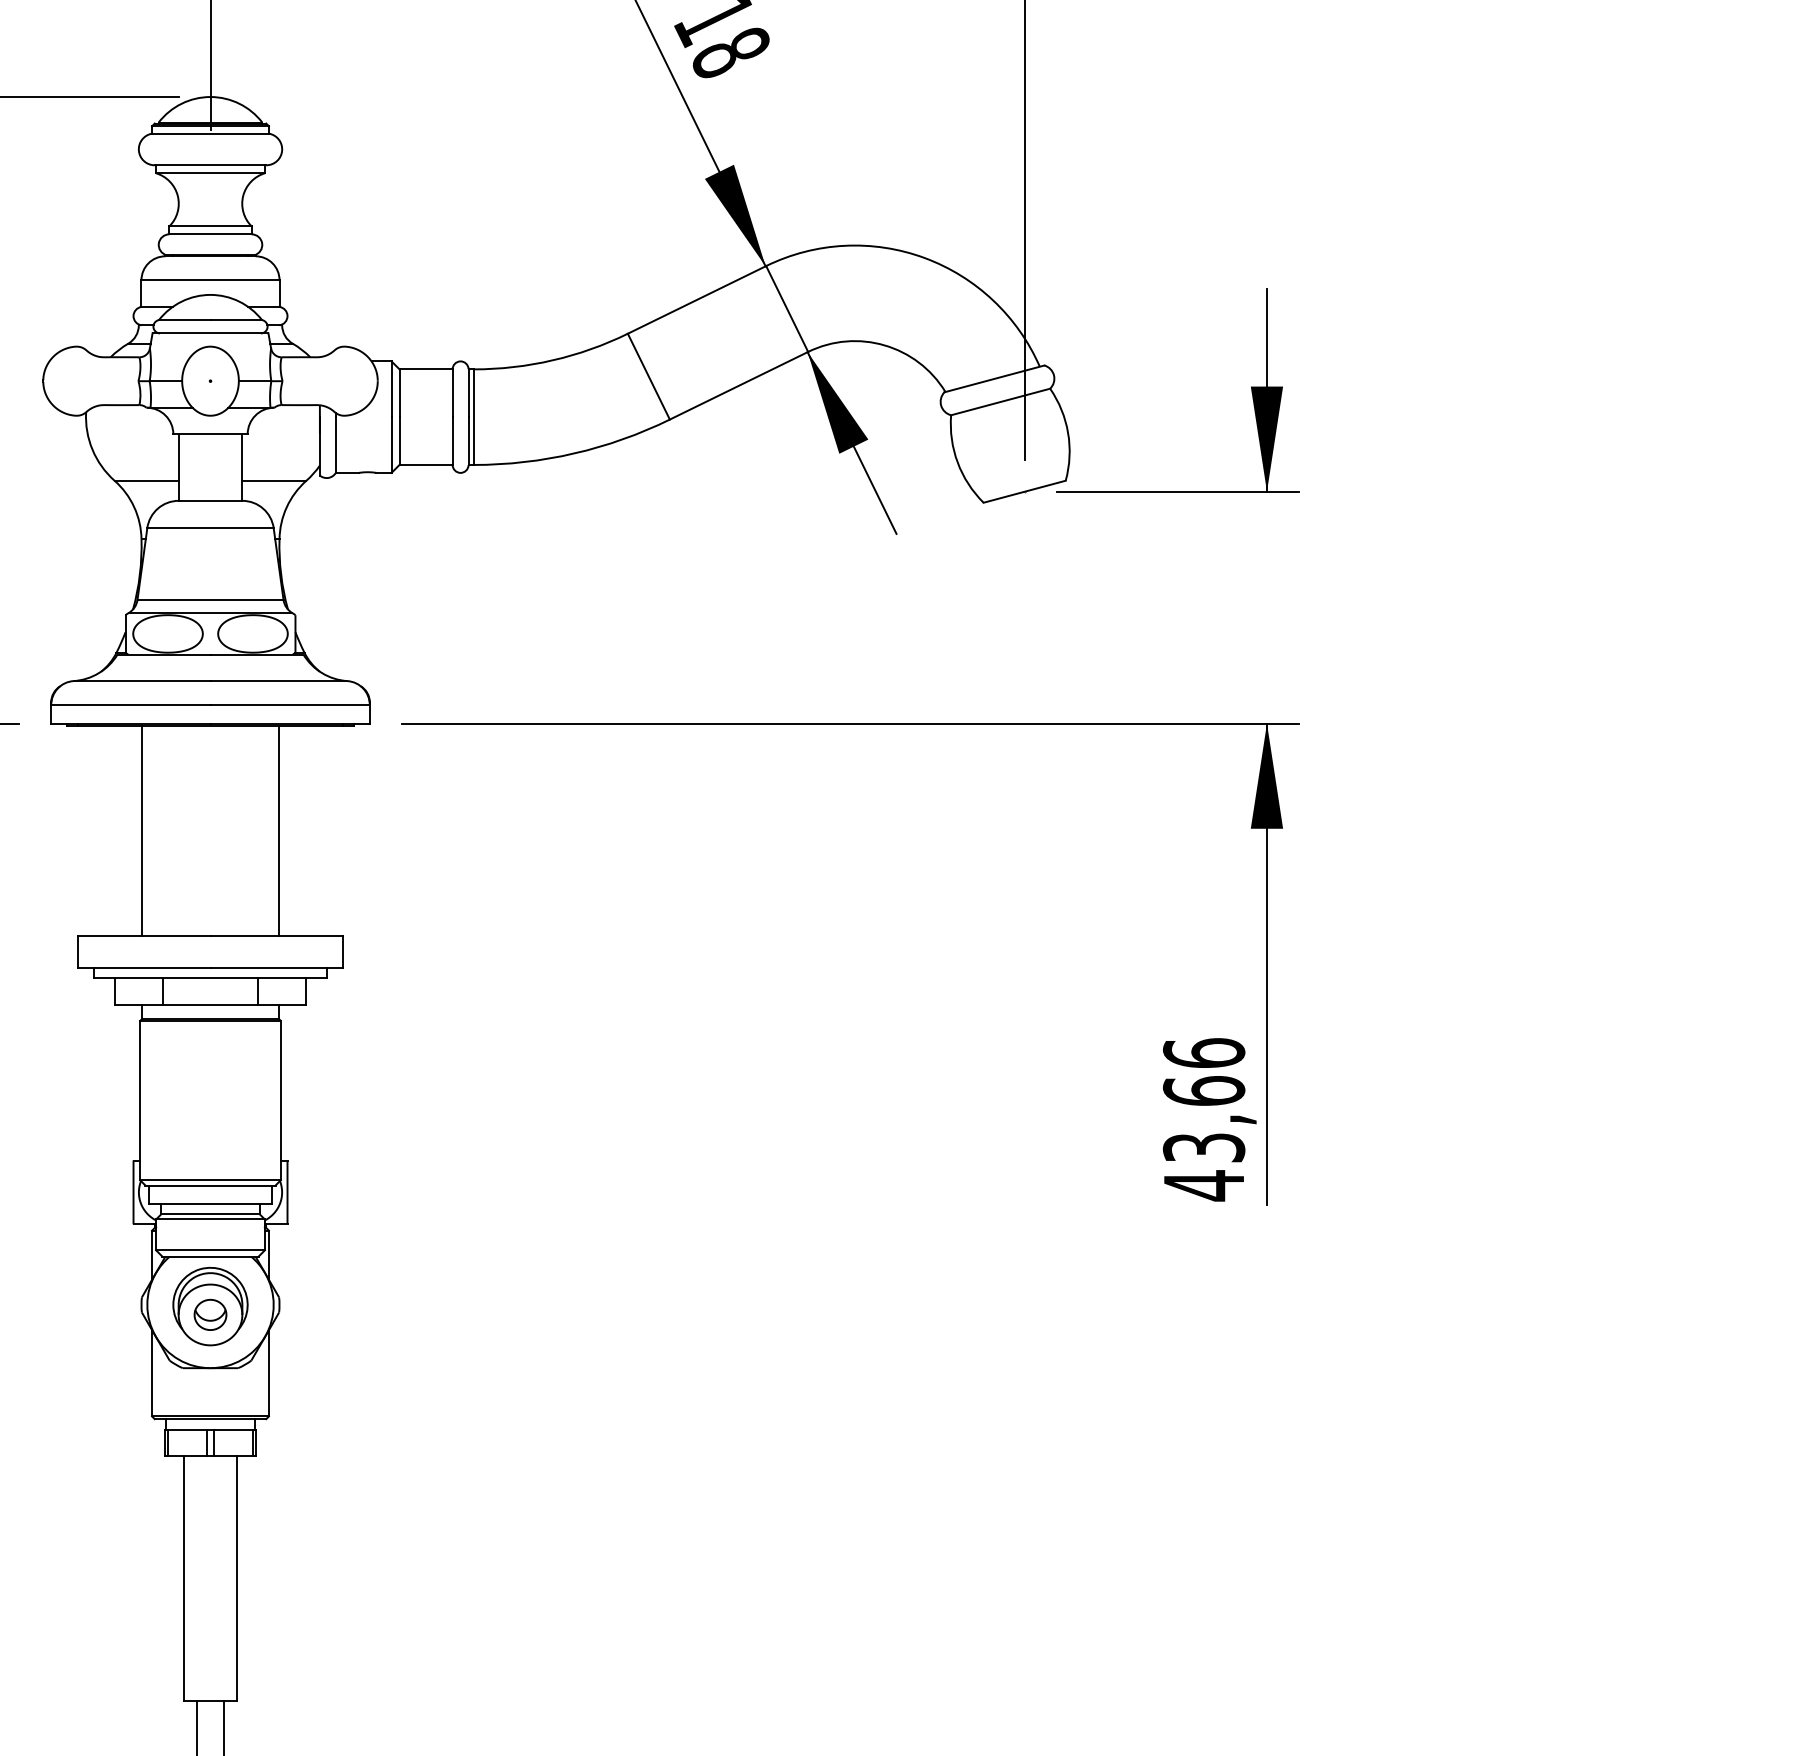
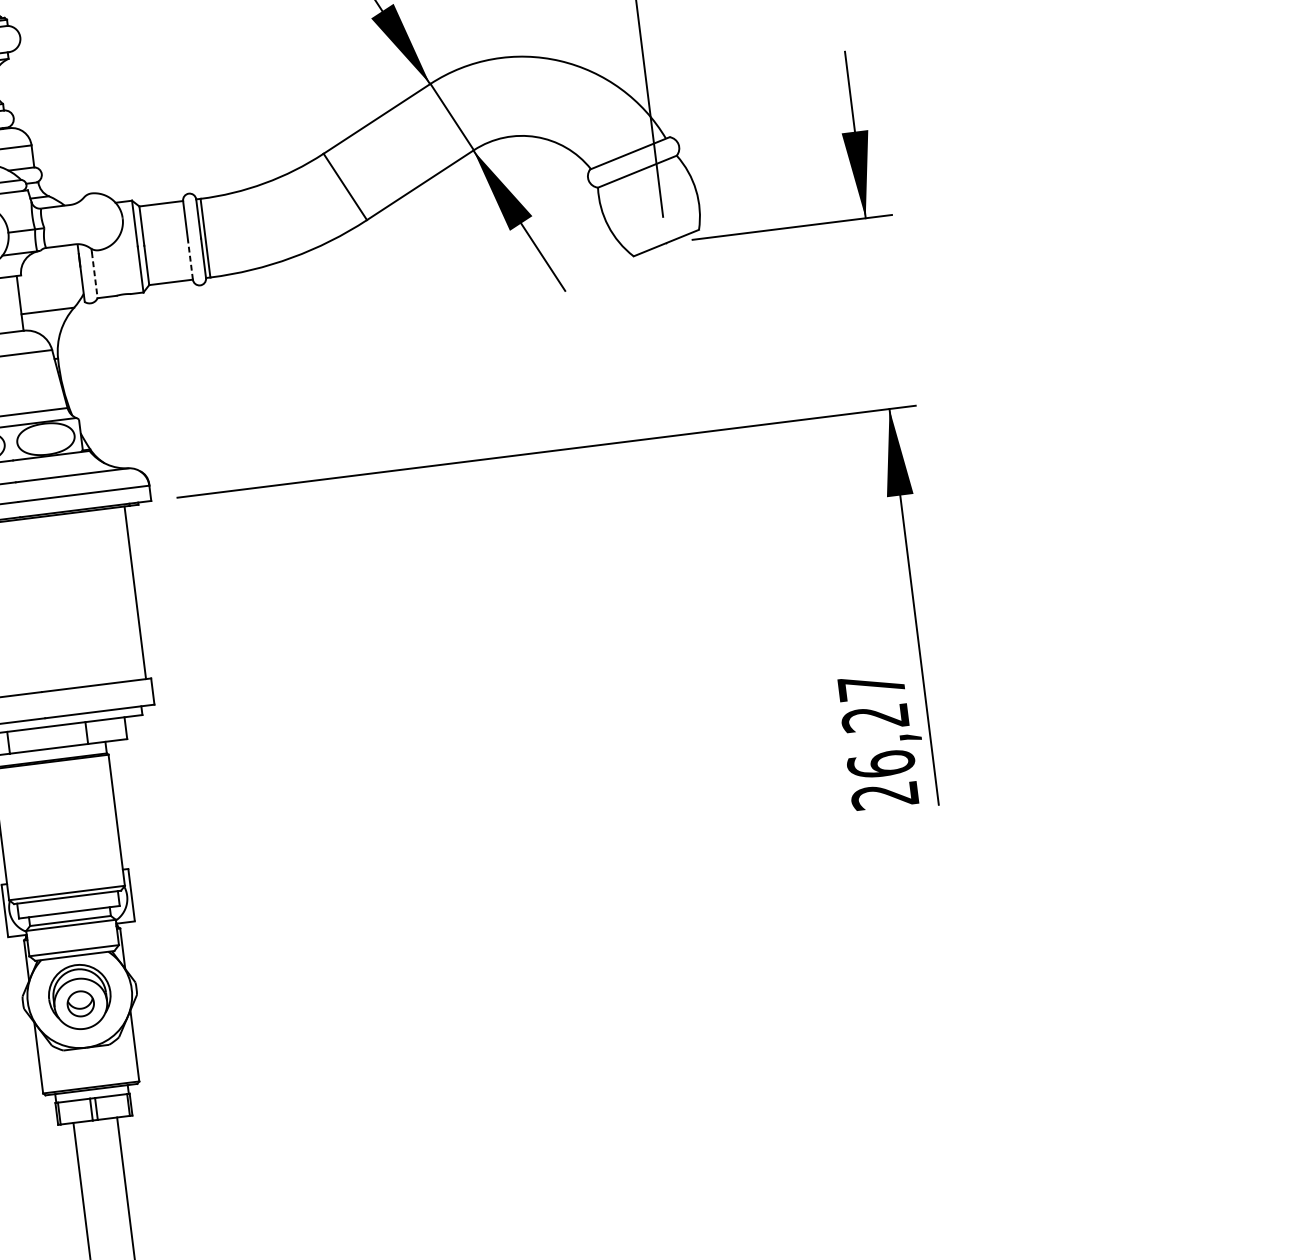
line: (452, 441) -> (190, 260), solid -> dashed
line: (335, 445) -> (94, 275), solid -> dashed
line: (279, 830) -> (135, 592), moved
text: (1203, 1119) -> (877, 741), 43,66 -> 26,27

